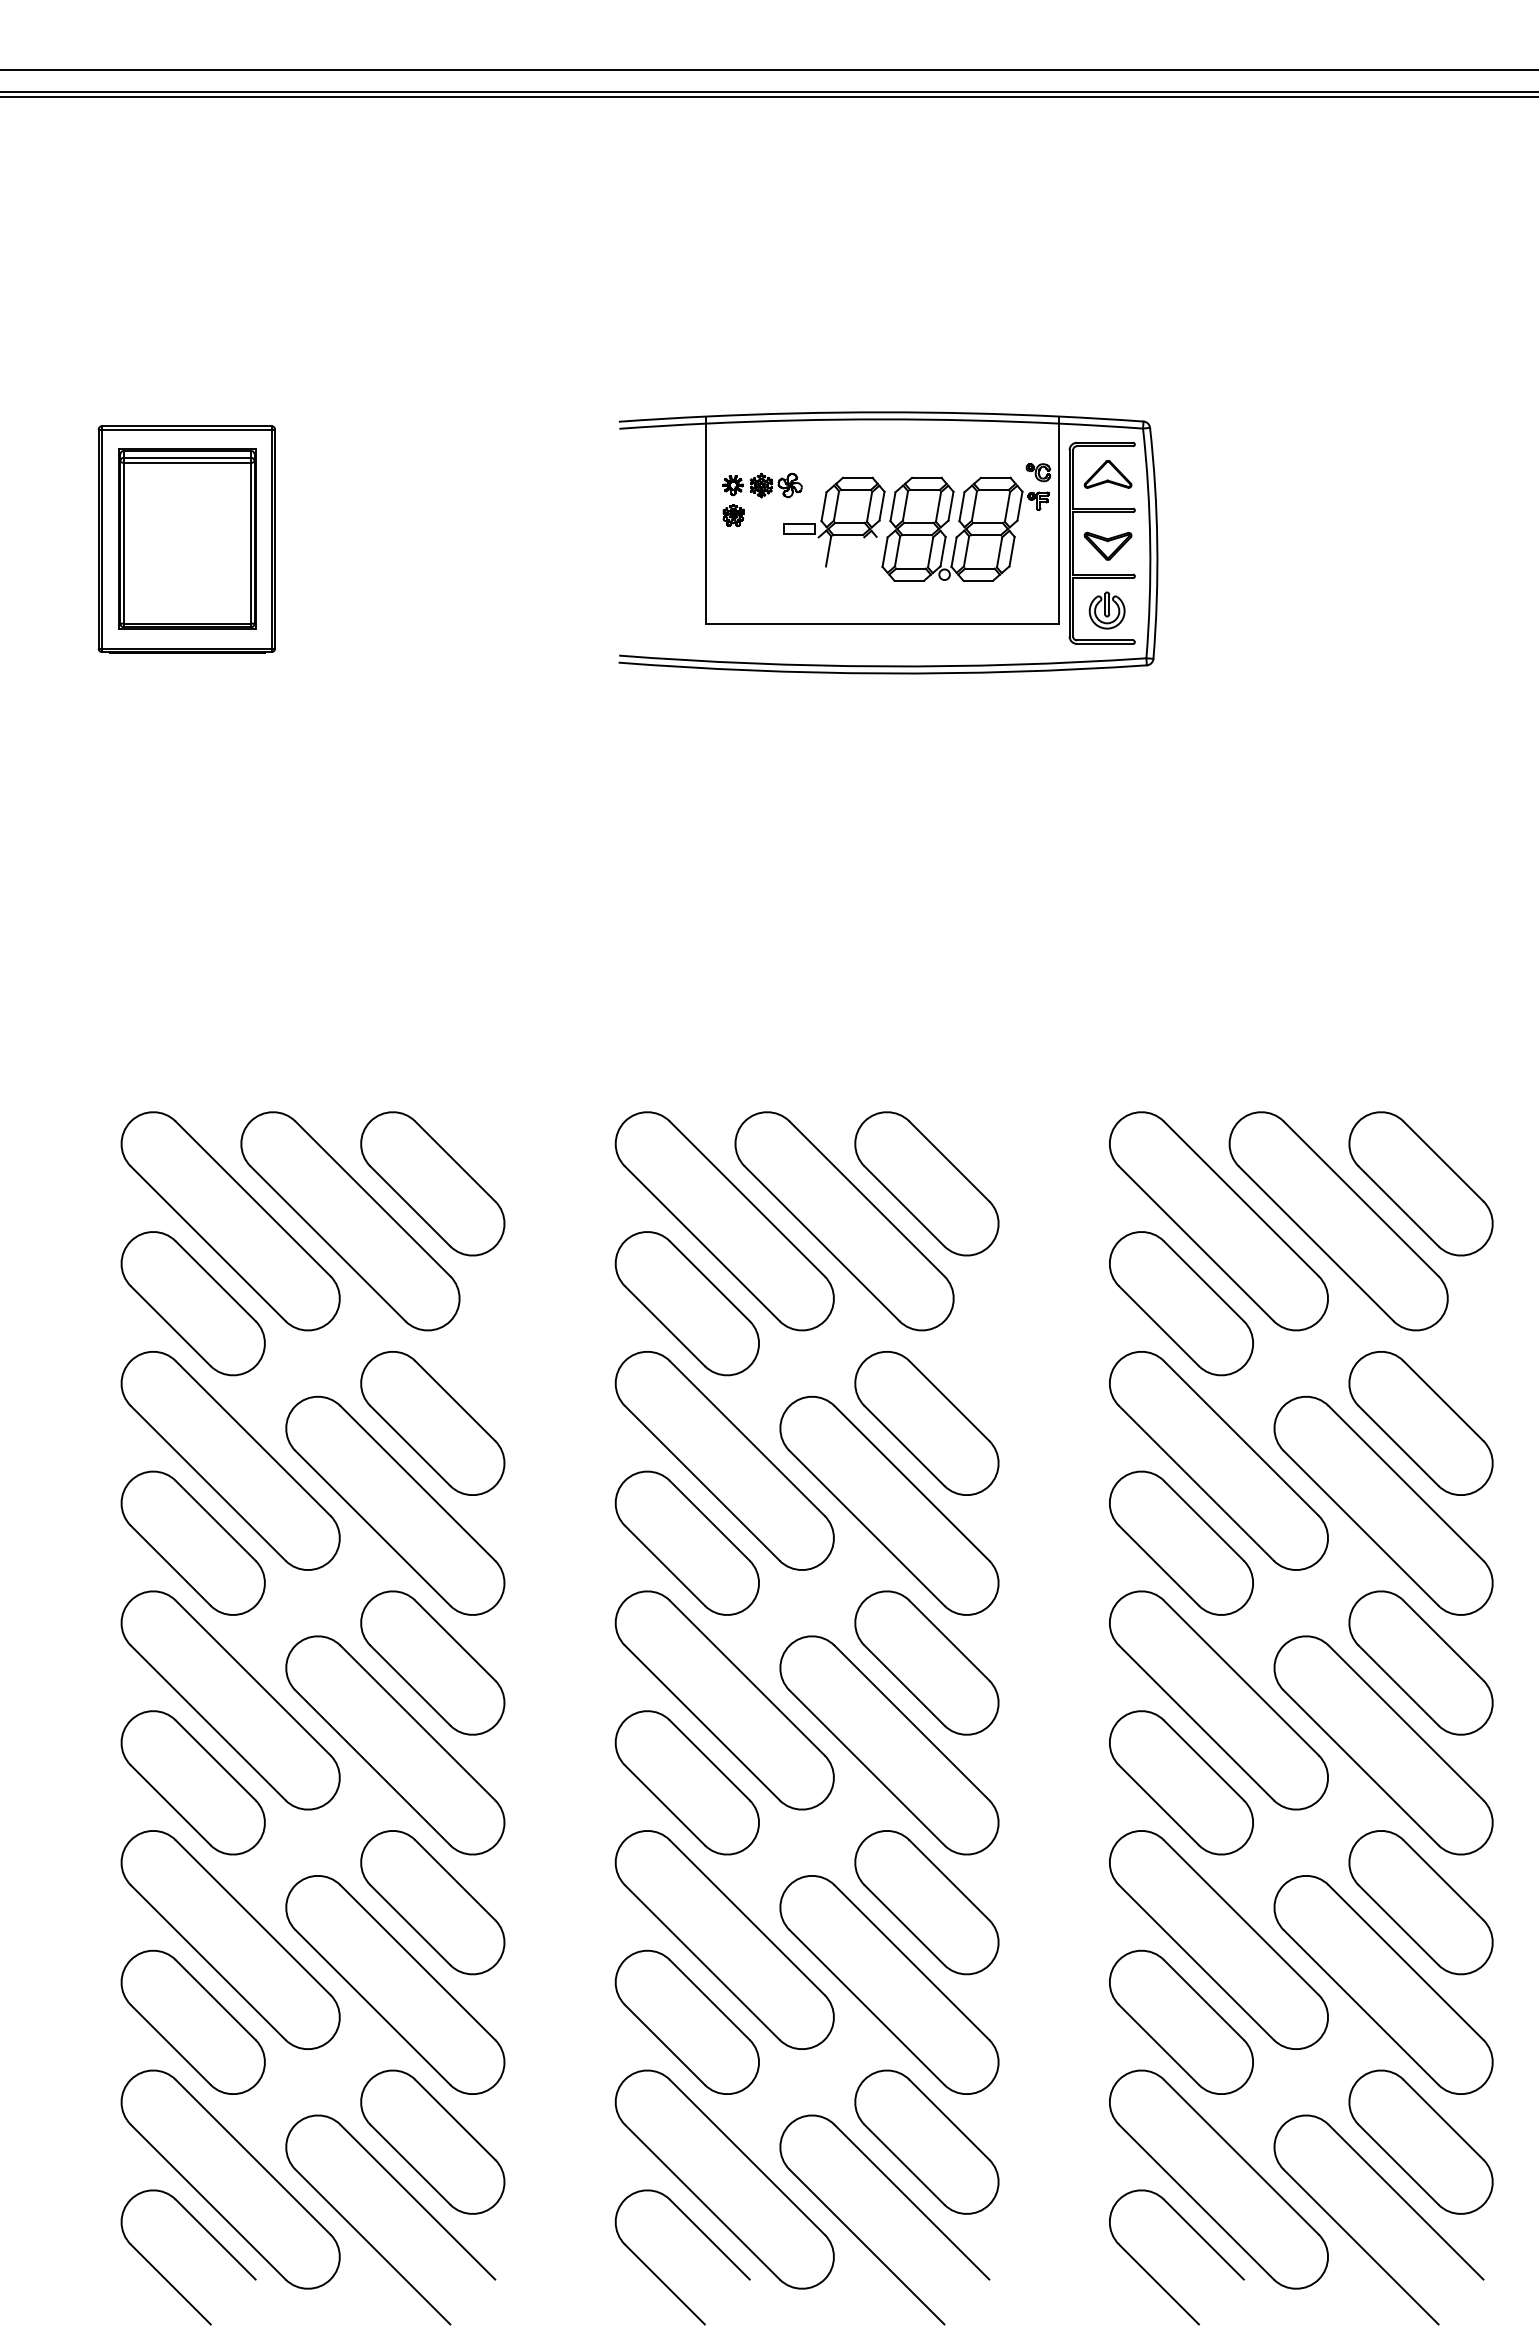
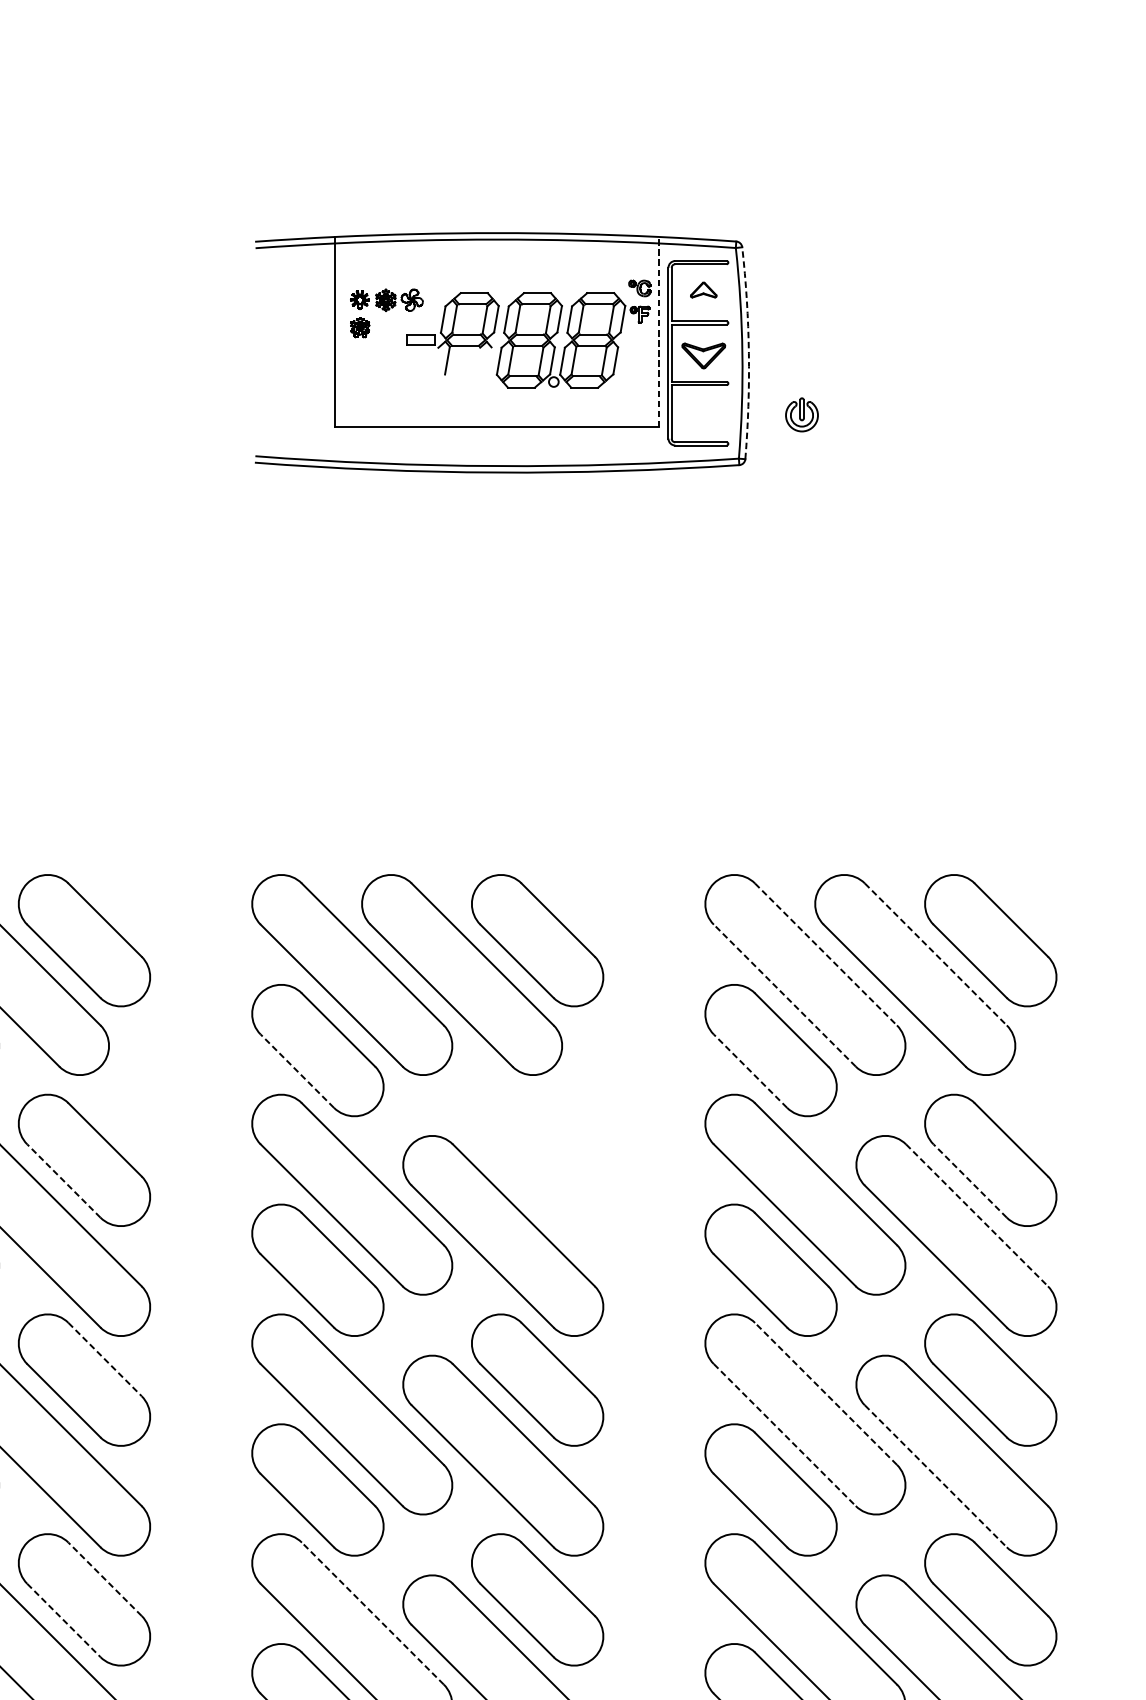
part: (1107, 474) -> (703, 290), size x0.6
line: (1059, 520) -> (659, 332), solid -> dashed
arc: (1157, 543) -> (749, 353), solid -> dashed
part: (1106, 610) -> (801, 414), moved
line: (1241, 1199) -> (826, 955), solid -> dashed
line: (1361, 1199) -> (936, 955), solid -> dashed
line: (1196, 1243) -> (784, 995), solid -> dashed
line: (664, 1325) -> (296, 1070), solid -> dashed
line: (1158, 1325) -> (750, 1070), solid -> dashed
part: (926, 1423) -> (537, 1160), removed
line: (410, 1445) -> (64, 1180), solid -> dashed
line: (1398, 1445) -> (970, 1180), solid -> dashed
line: (1406, 1483) -> (977, 1215), solid -> dashed
line: (455, 1640) -> (105, 1359), solid -> dashed
line: (1241, 1677) -> (826, 1393), solid -> dashed
line: (1196, 1723) -> (784, 1435), solid -> dashed
line: (1361, 1768) -> (936, 1476), solid -> dashed
line: (454, 1879) -> (104, 1578), solid -> dashed
line: (746, 1917) -> (372, 1613), solid -> dashed
line: (410, 1925) -> (64, 1620), solid -> dashed

